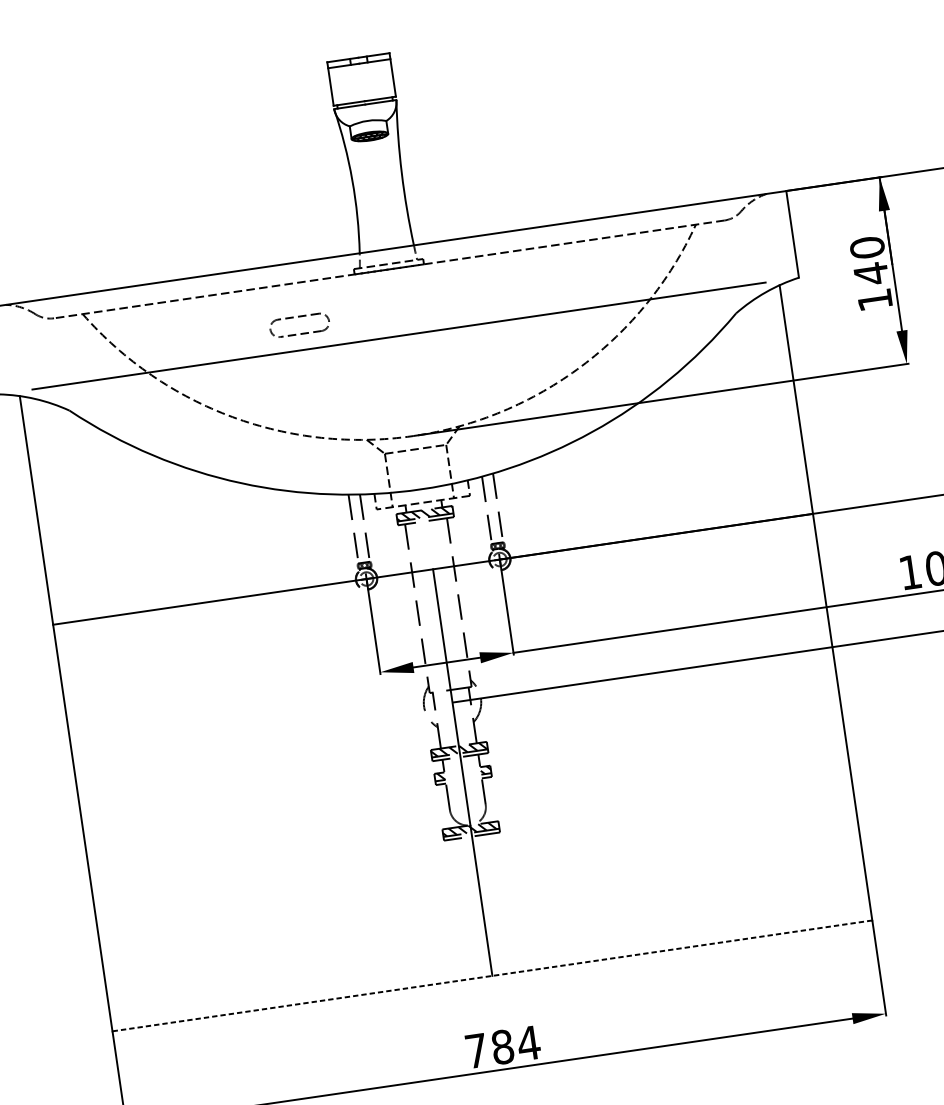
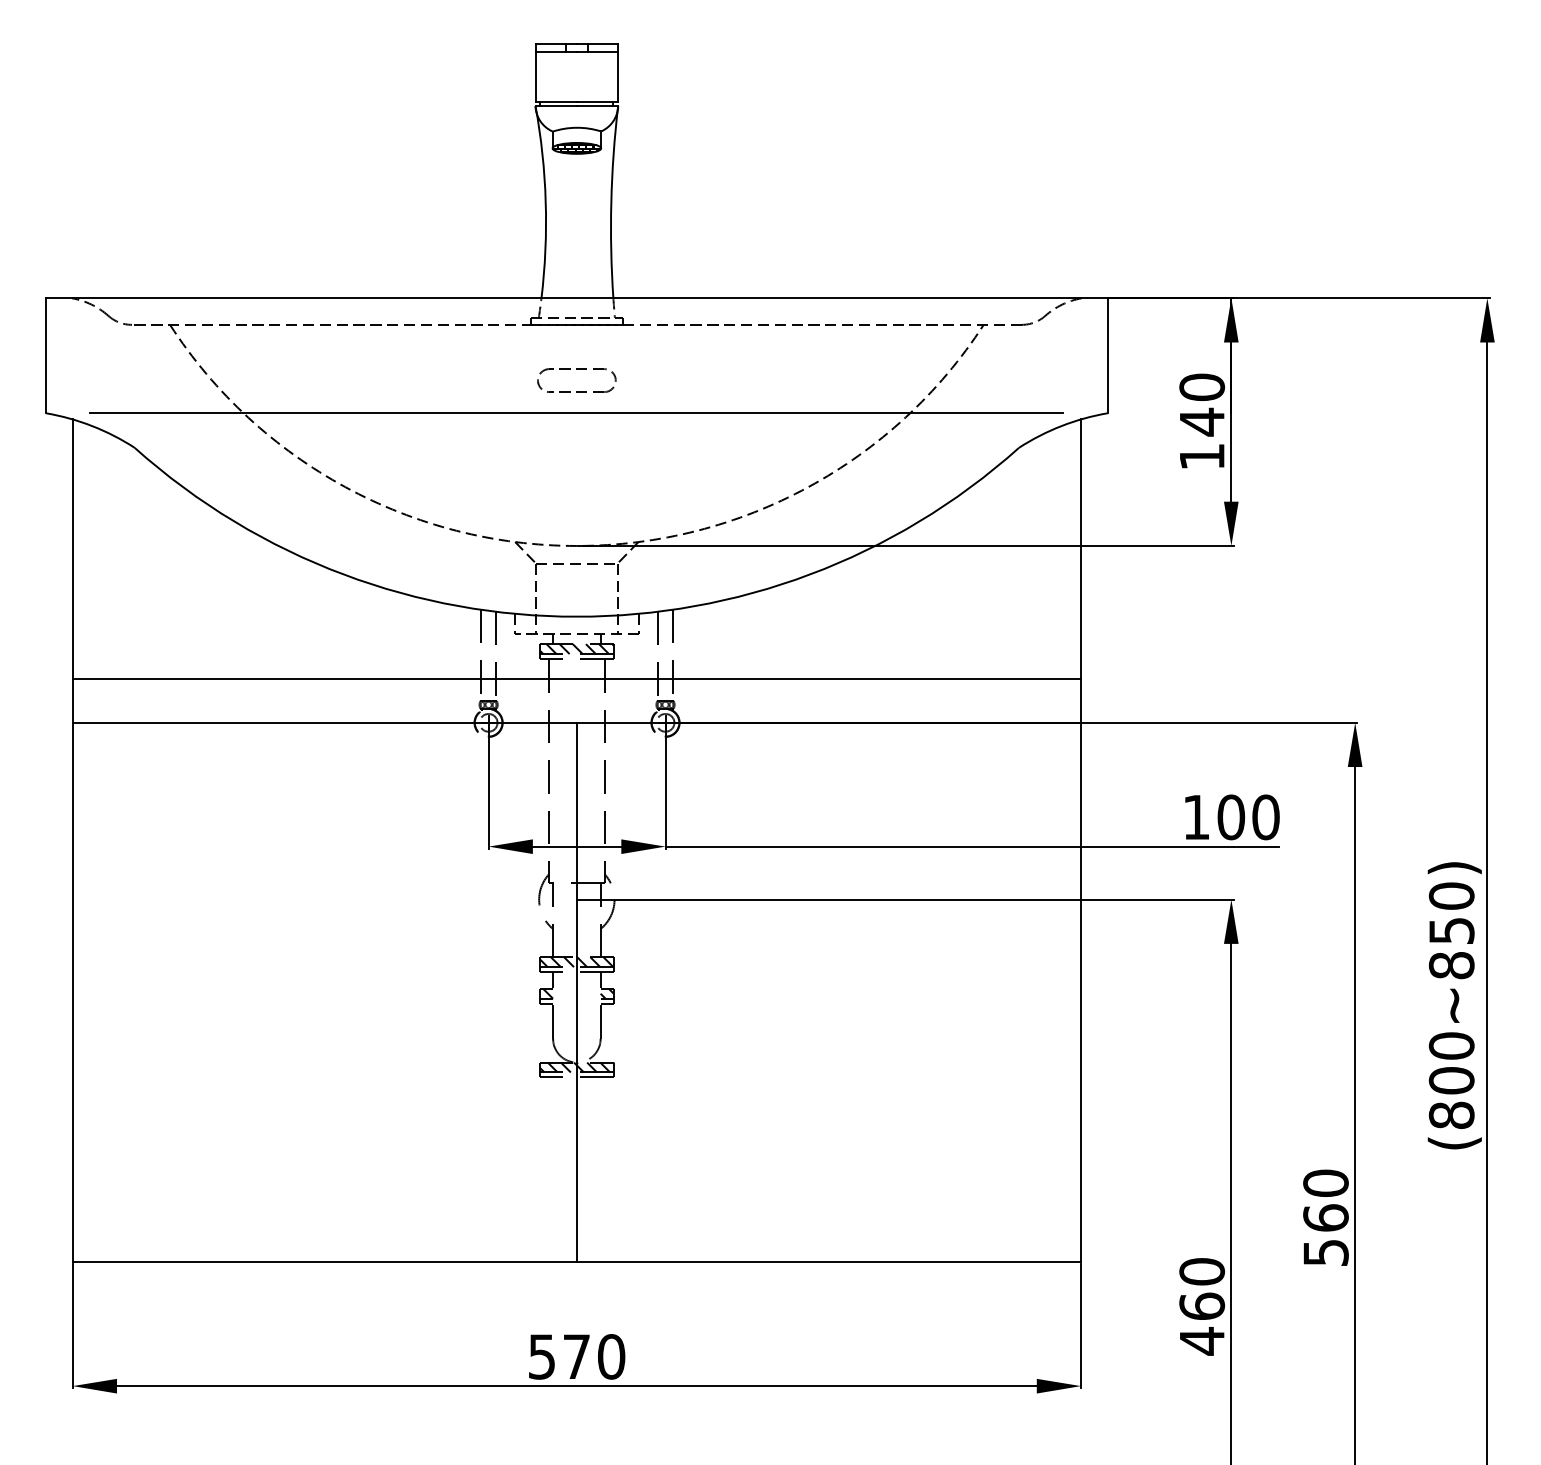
part: (298, 317) -> (576, 369), moved
line: (427, 535) -> (576, 678), added
line: (492, 976) -> (576, 1262), dashed -> solid
text: (503, 1046) -> (577, 1356), 784 -> 570

